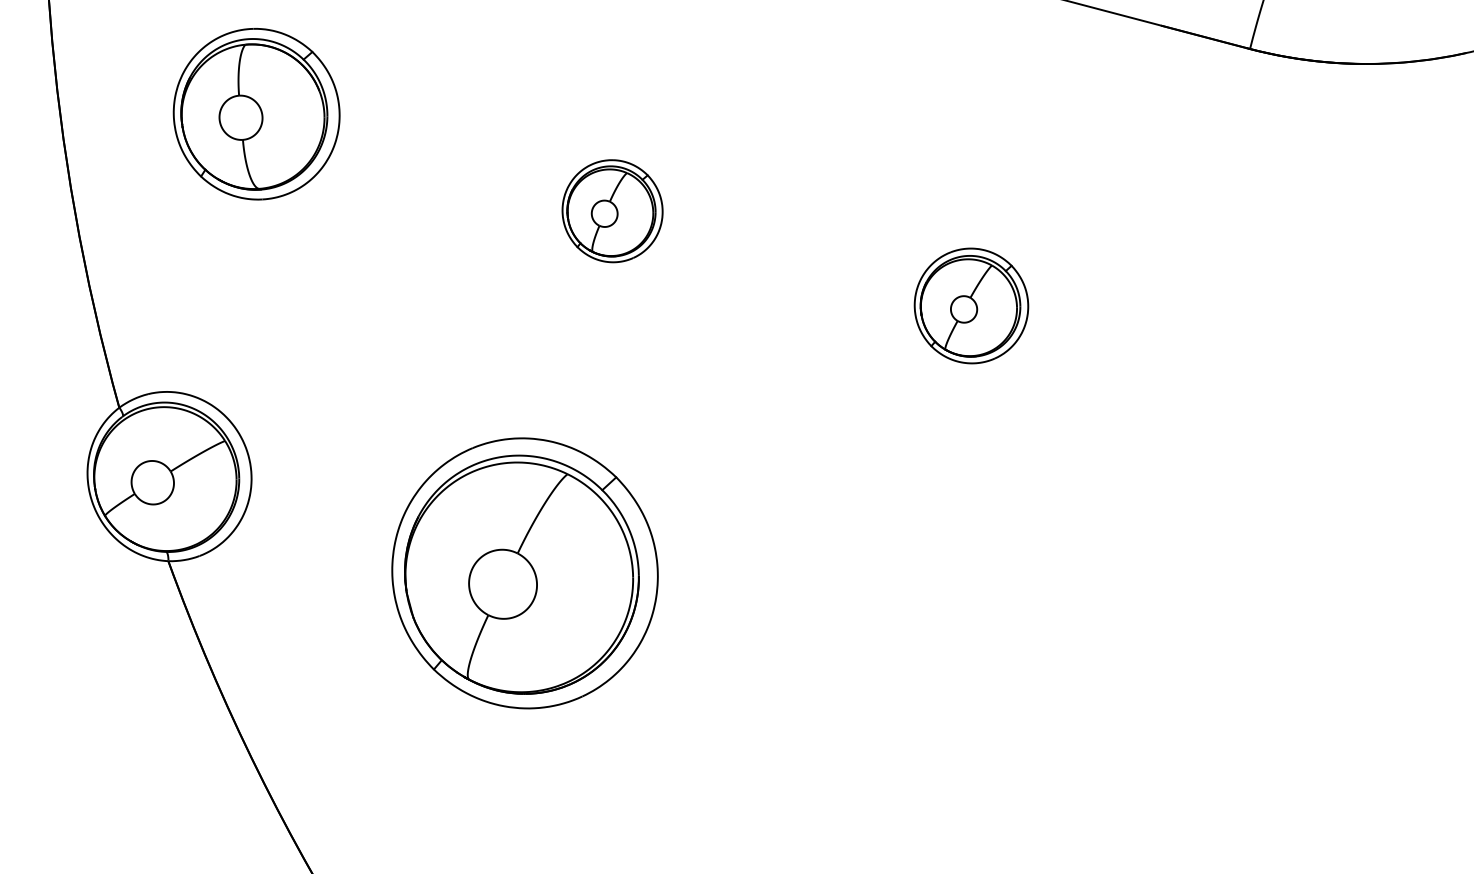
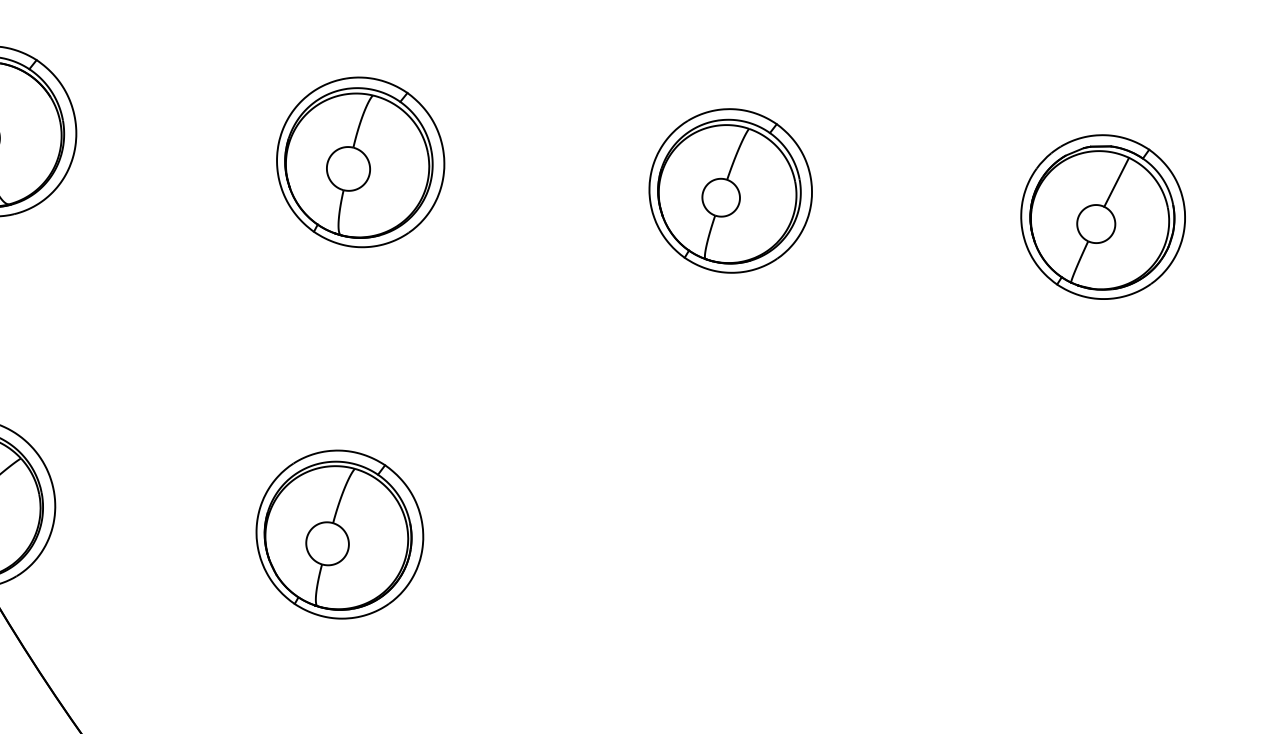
part: (612, 211) -> (360, 162), size x1.67
part: (971, 305) -> (730, 190), size x1.43
part: (1332, 398) -> (1102, 216), added
part: (524, 573) -> (339, 534), size x0.62

